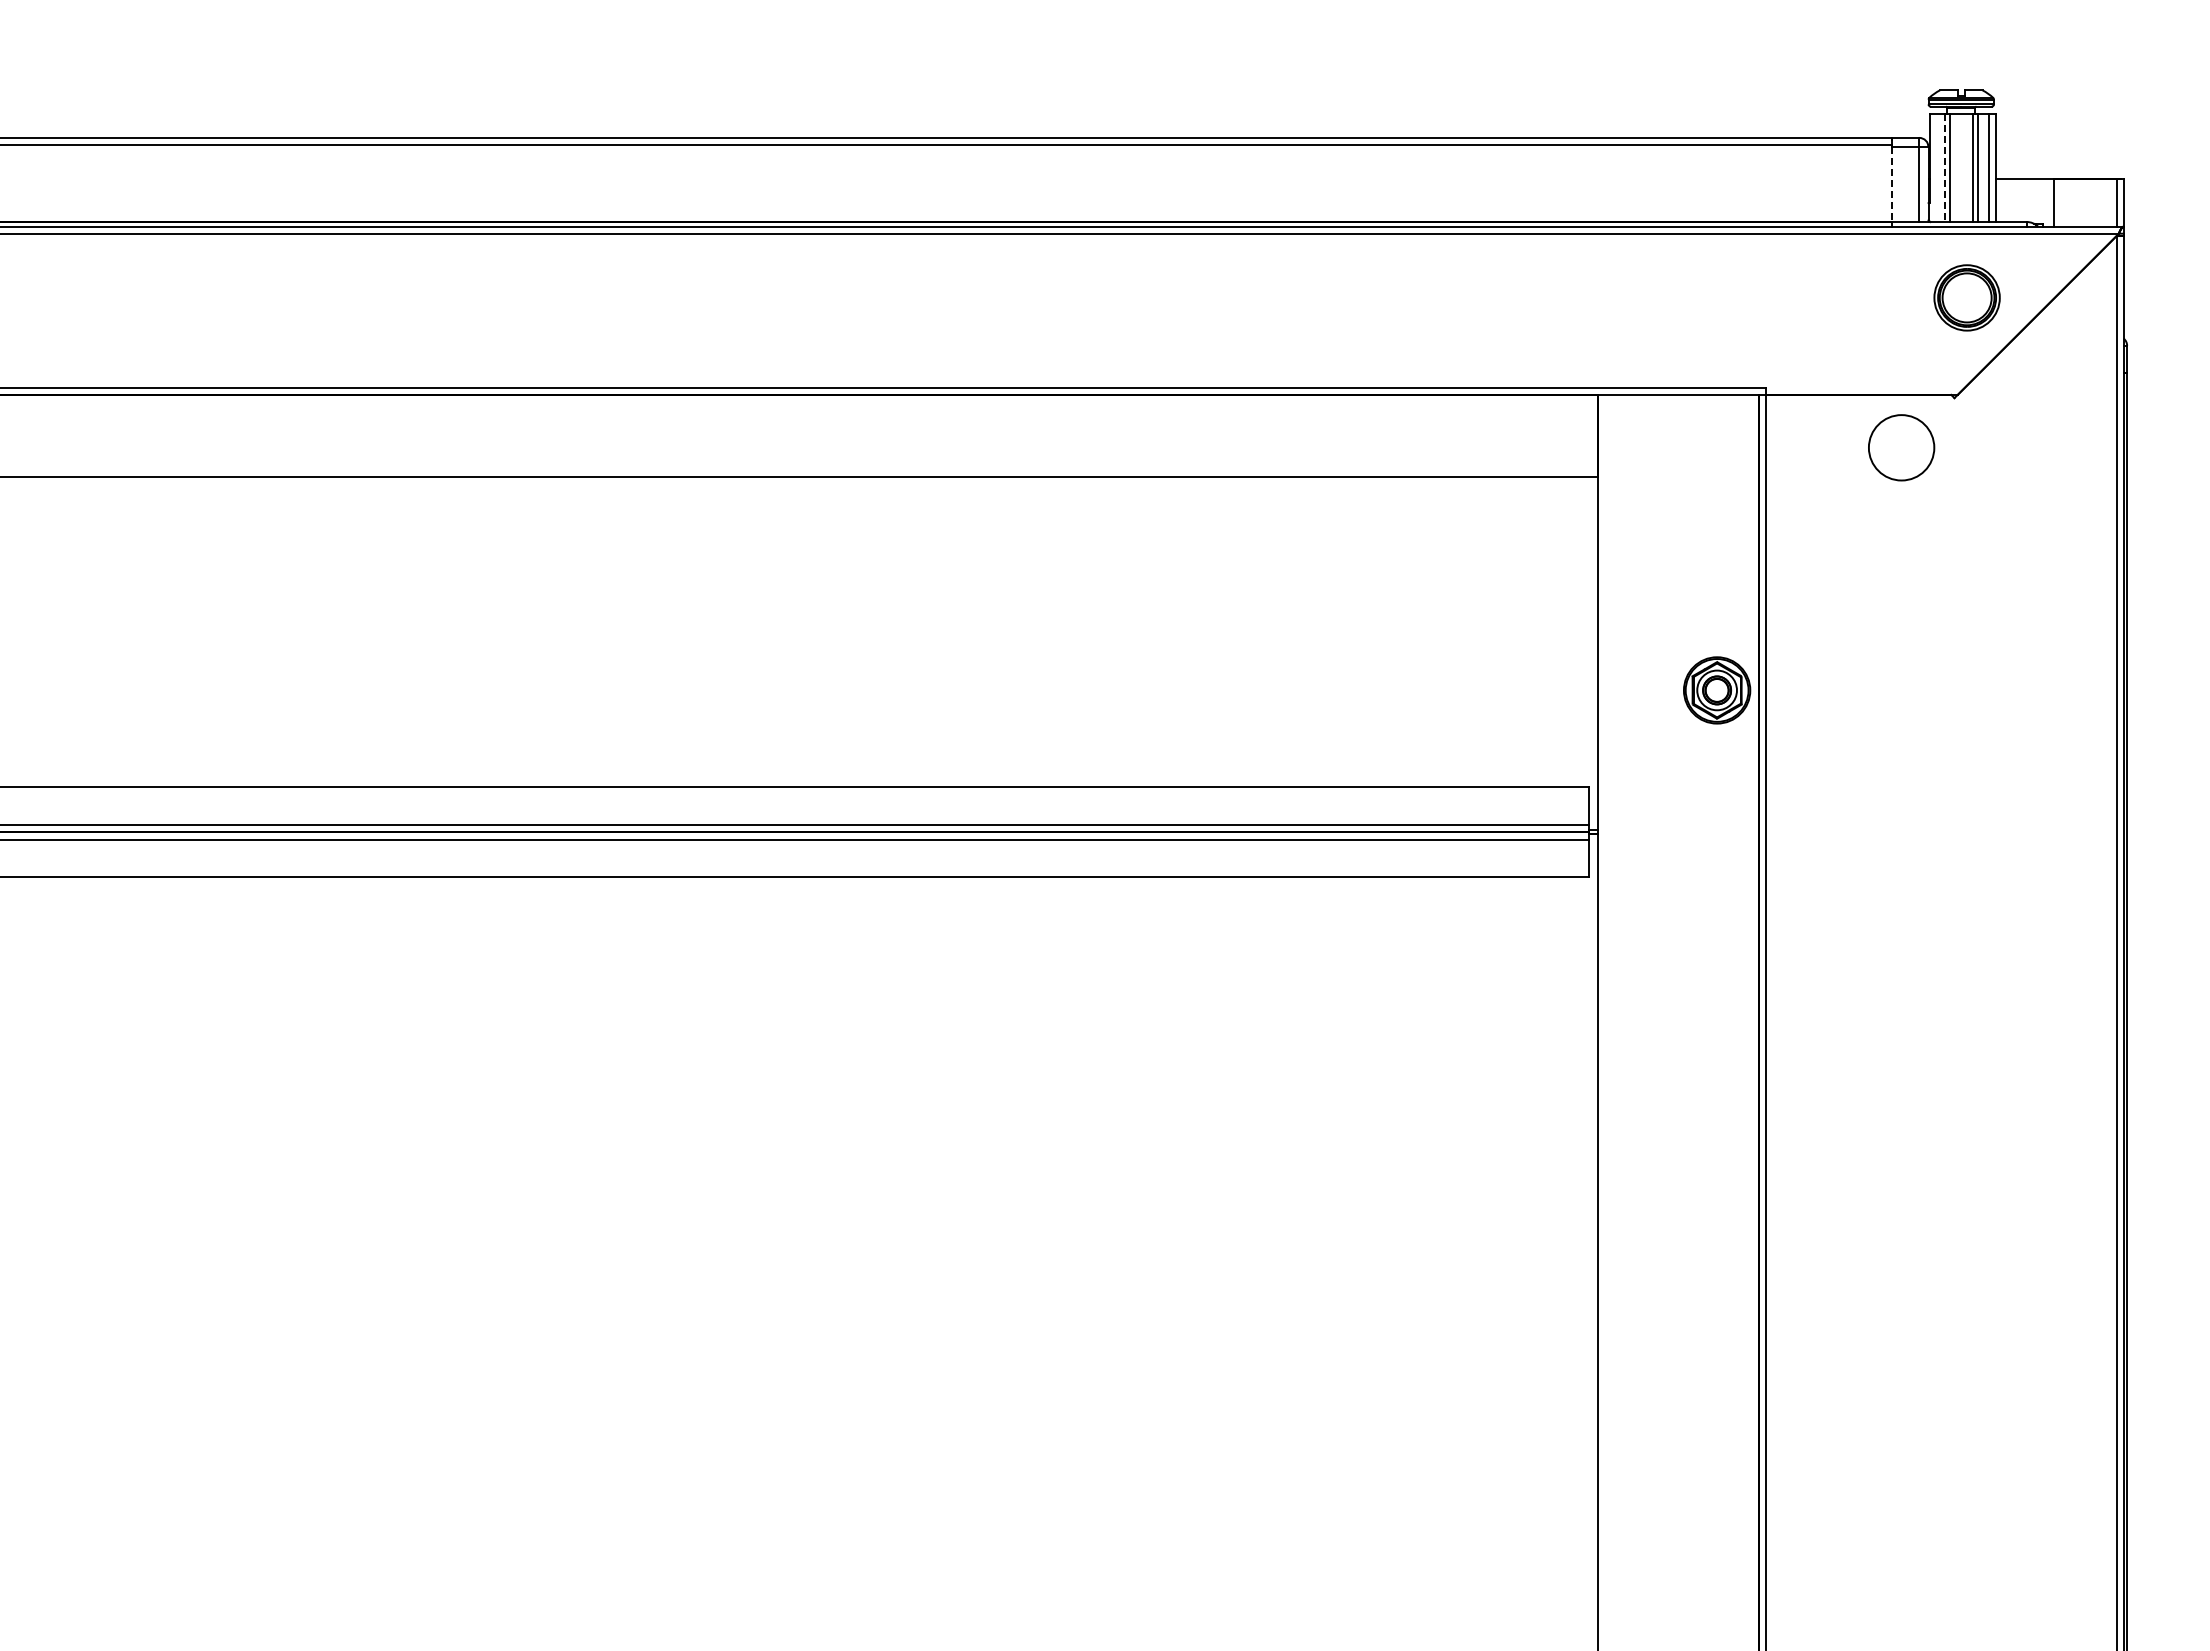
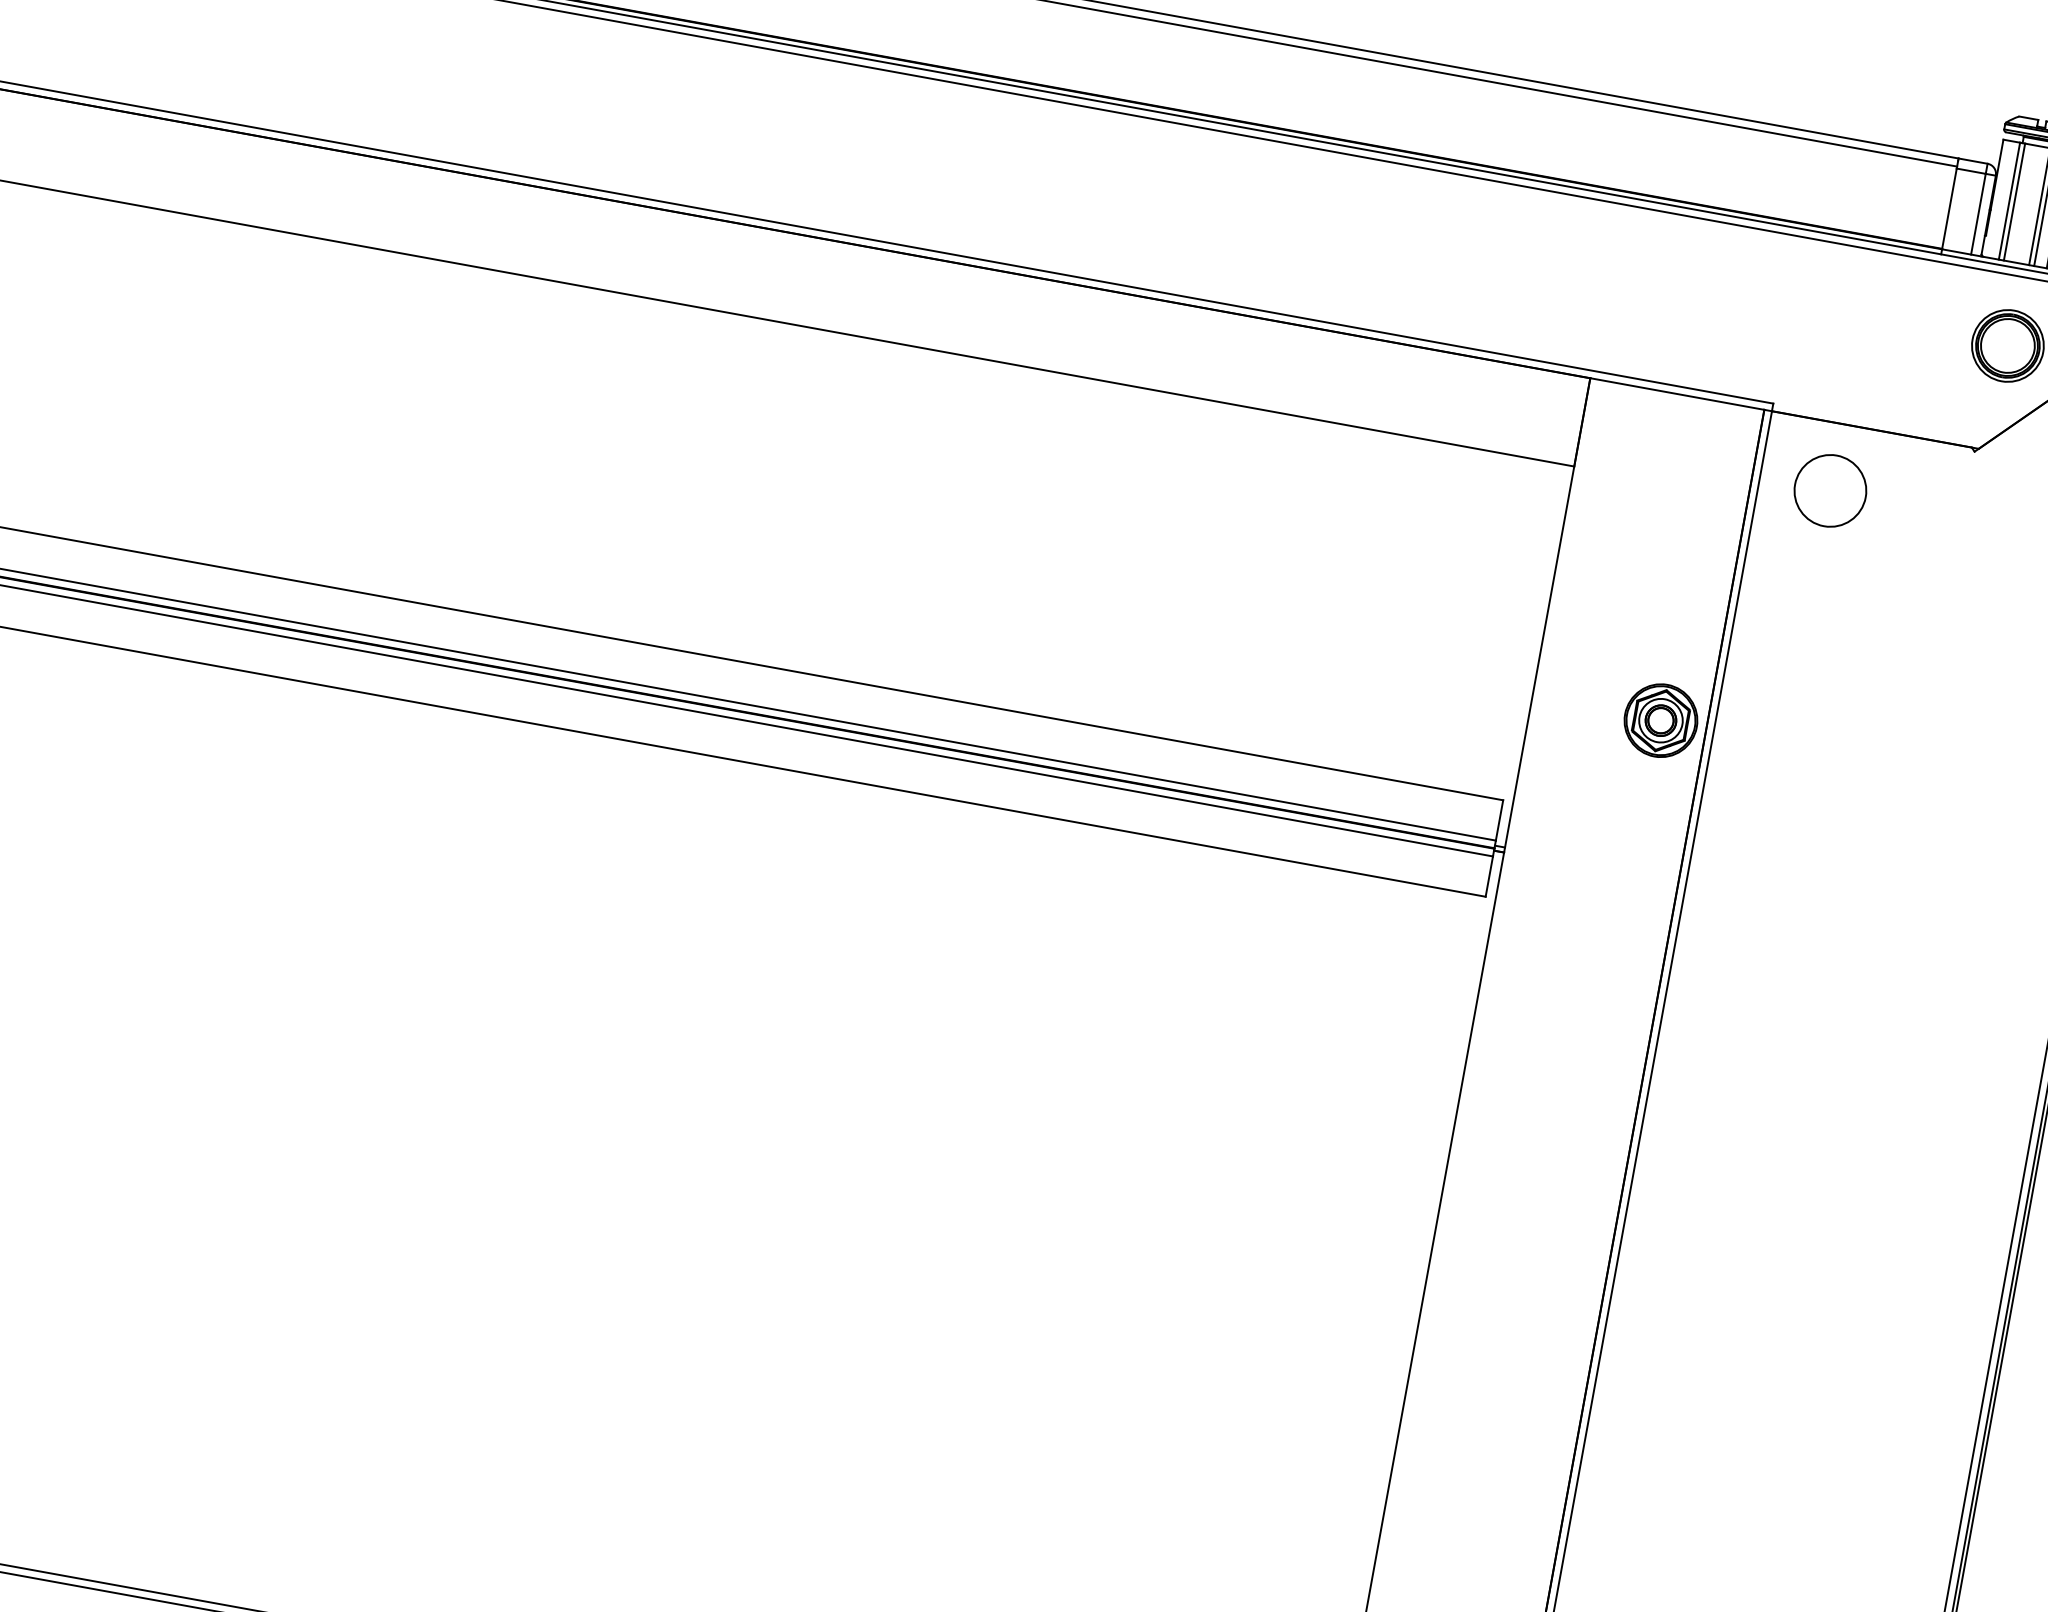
line: (1944, 168) -> (2008, 201), dashed -> solid
line: (1892, 185) -> (1949, 209), dashed -> solid
circle: (1901, 447) -> (1830, 490), moved

